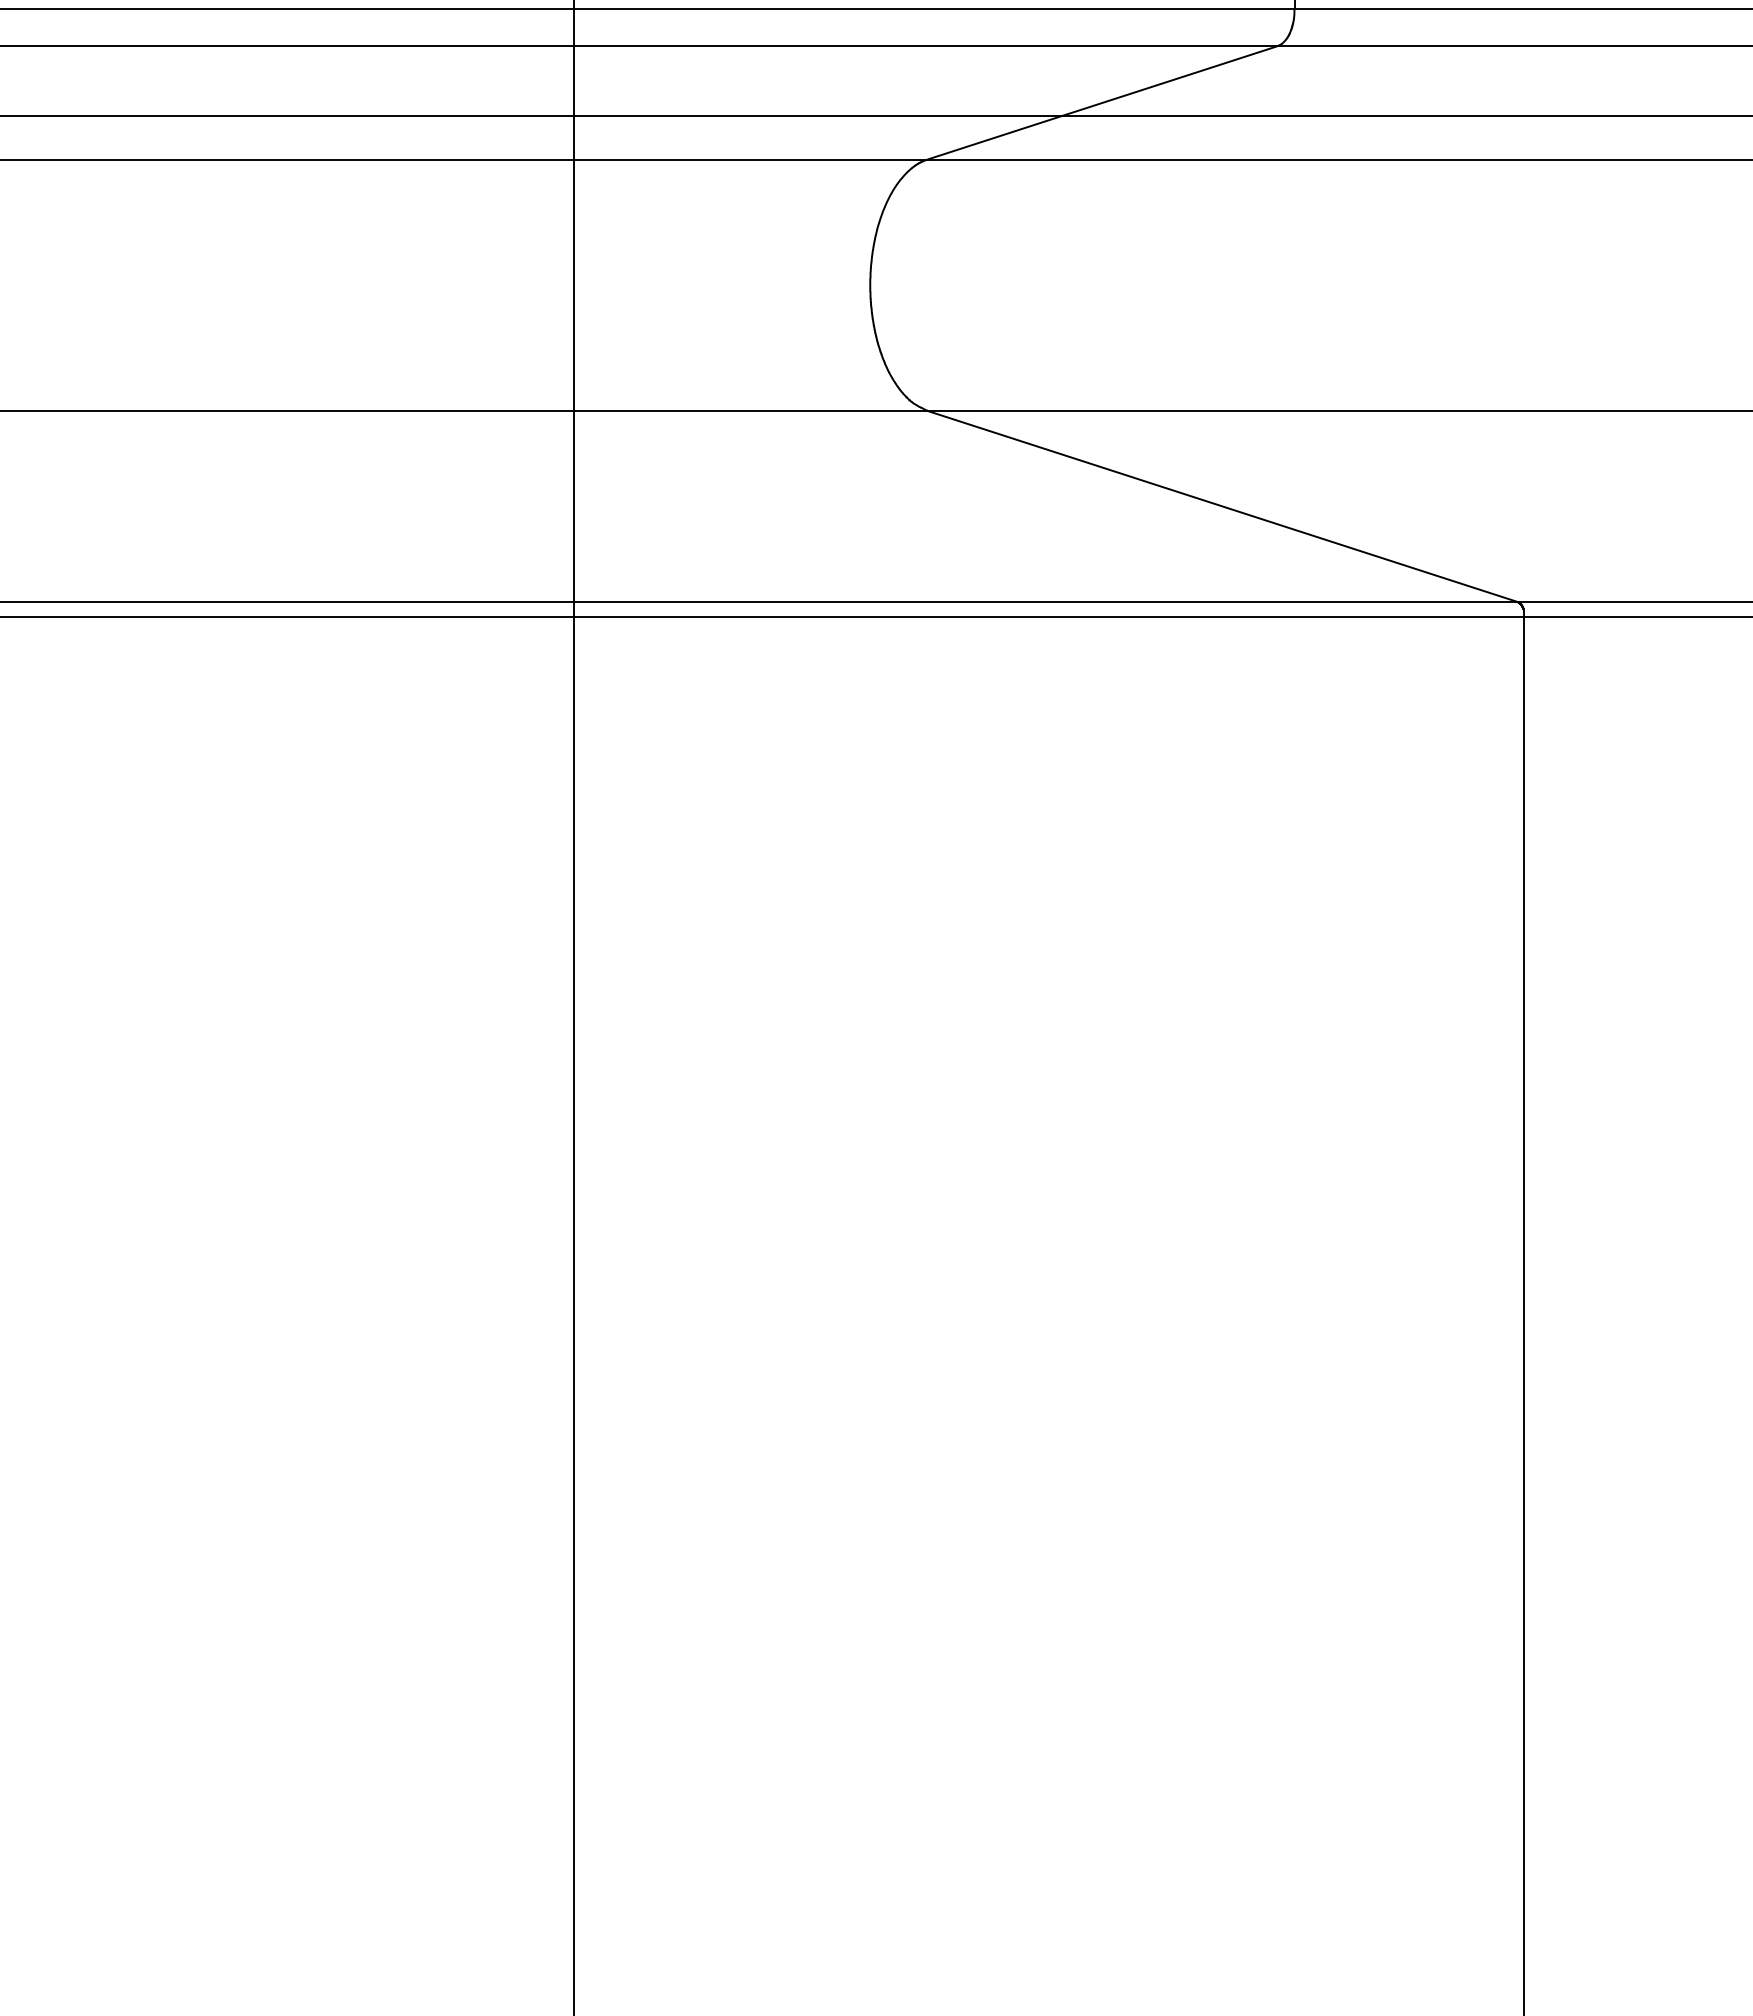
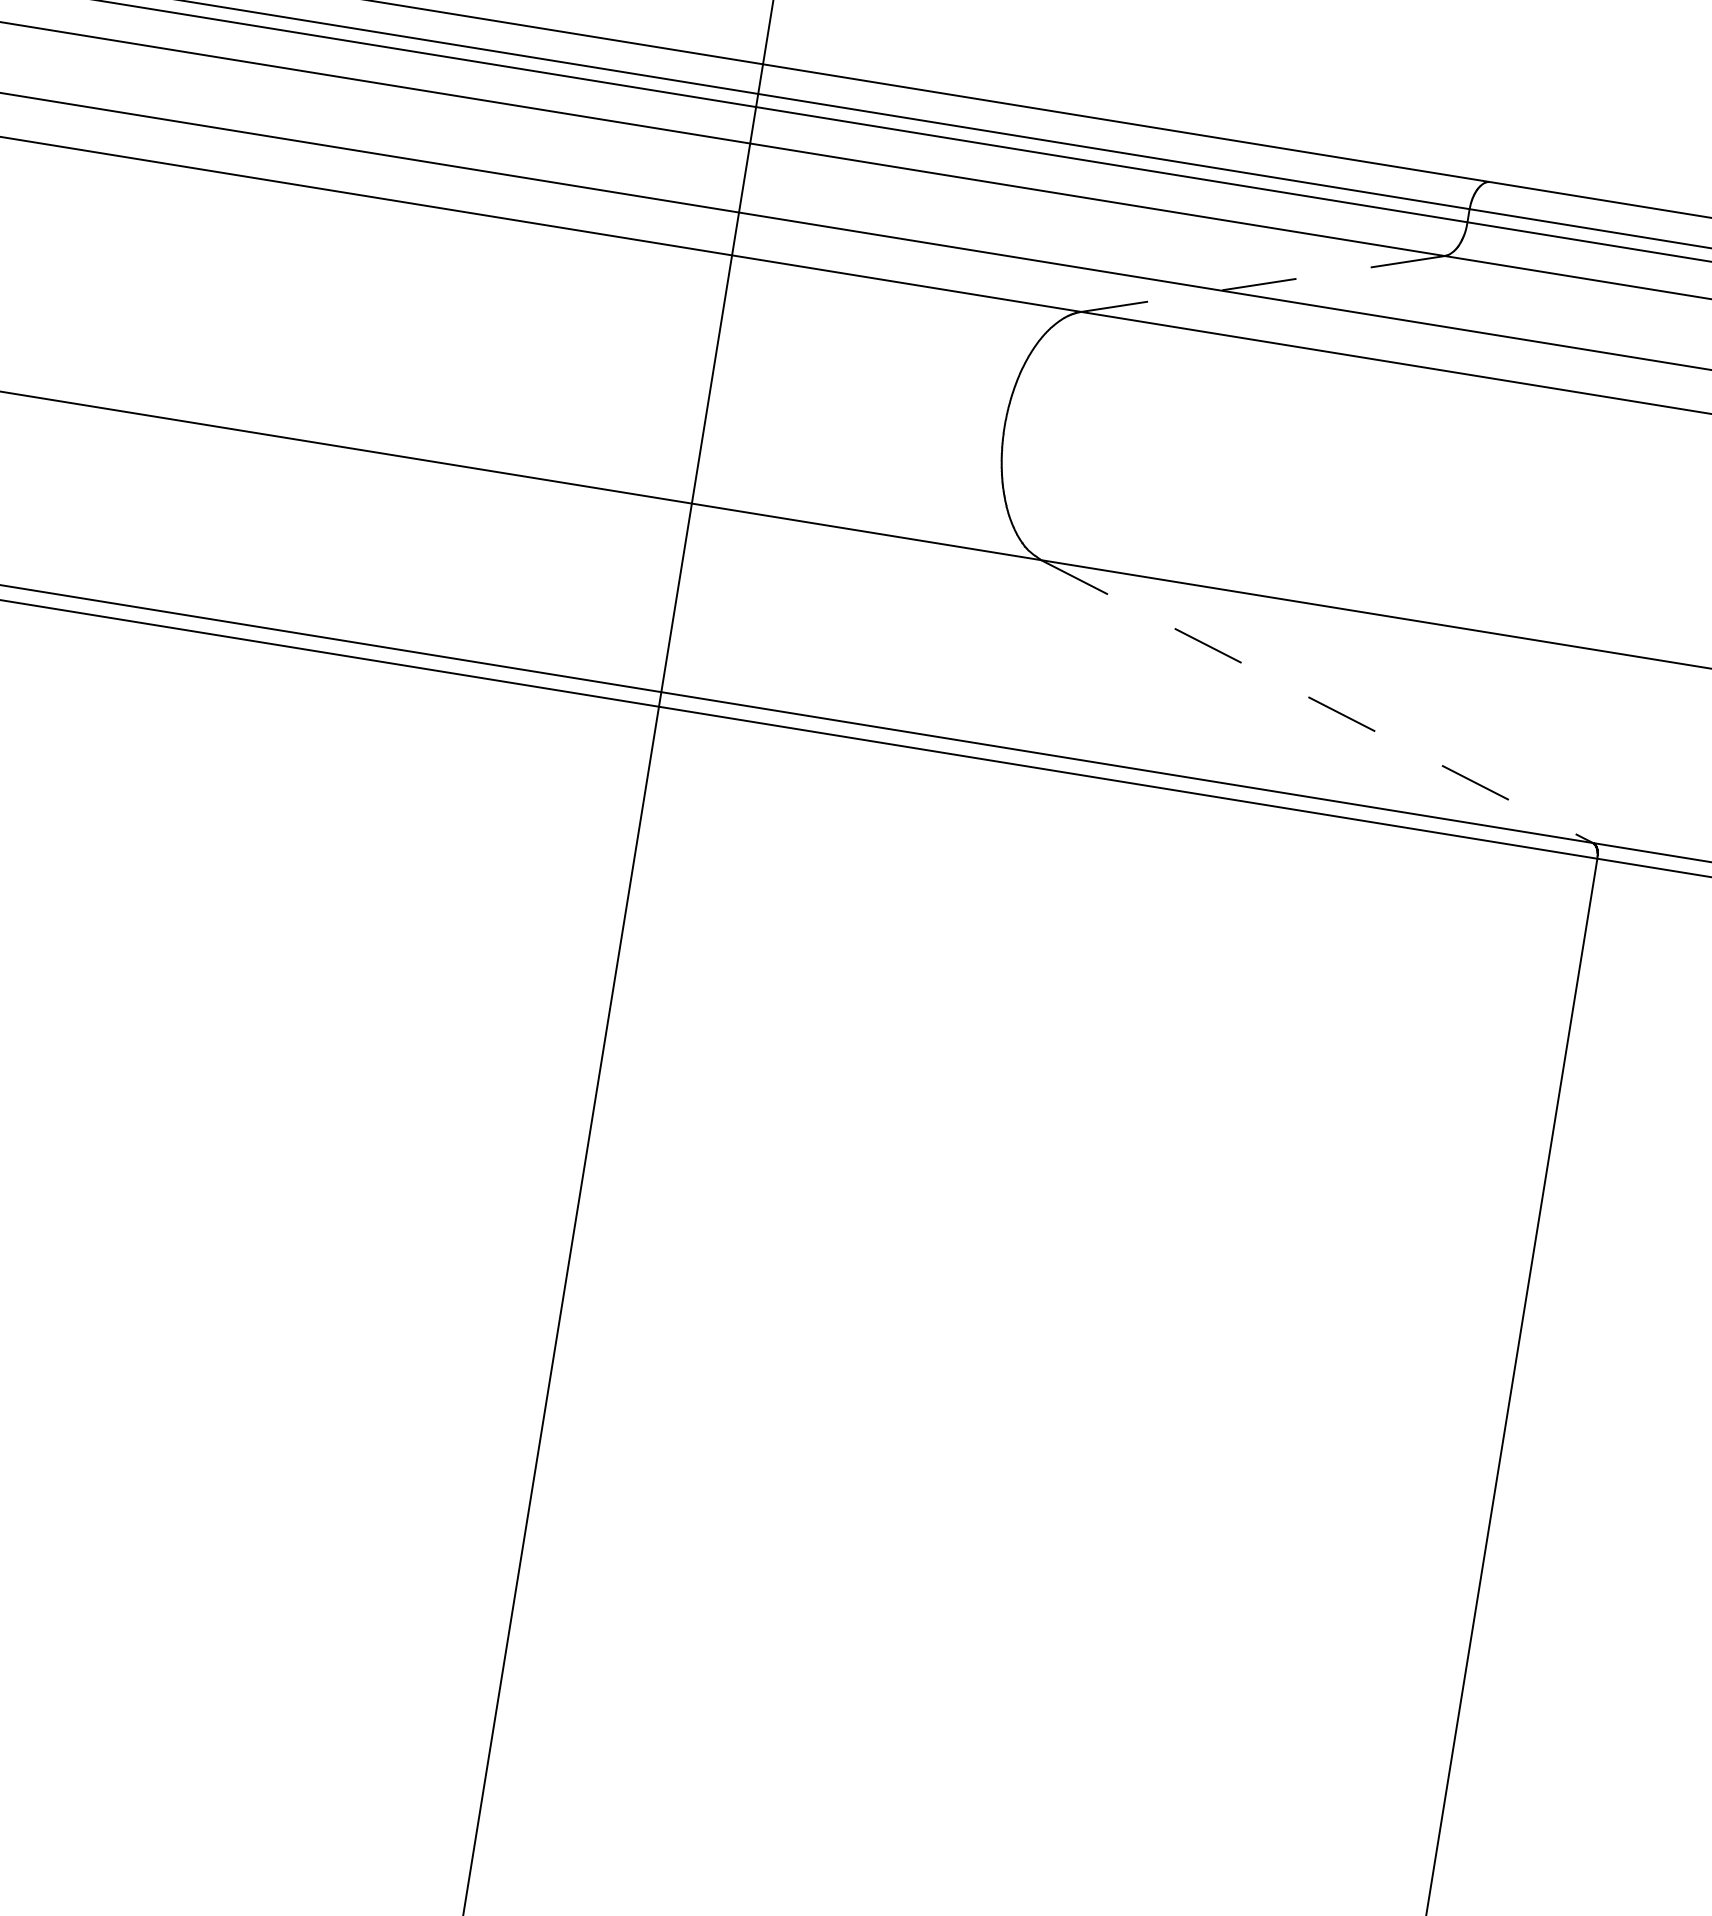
line: (1102, 102) -> (1263, 283), solid -> dashed
line: (1223, 506) -> (1317, 701), solid -> dashed

